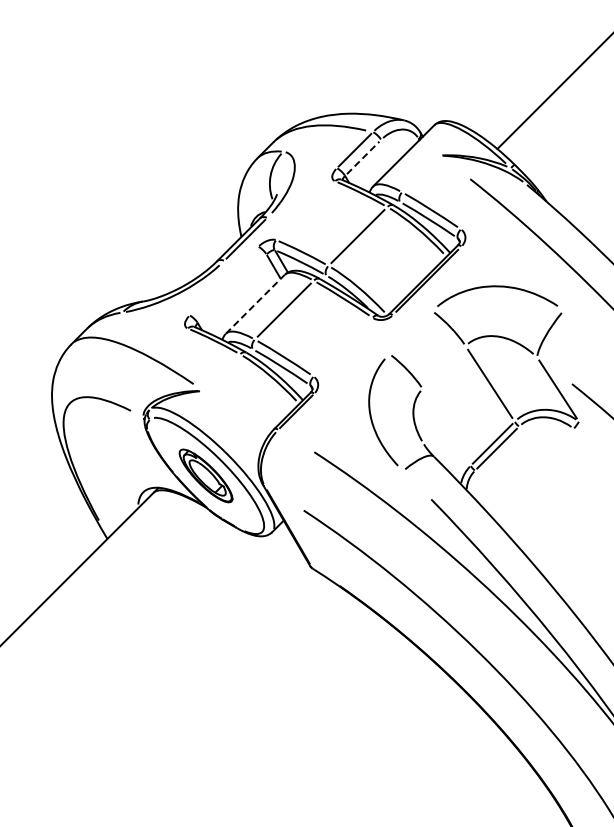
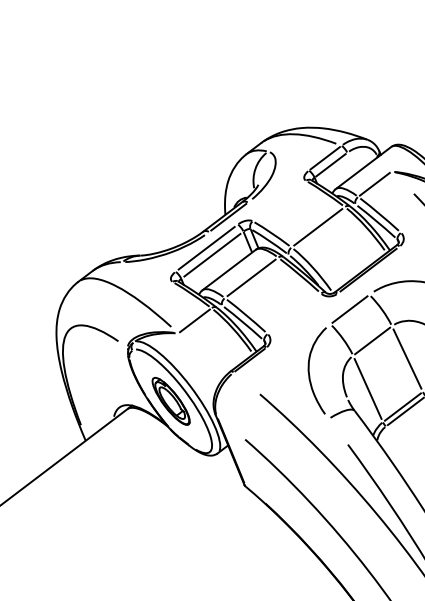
line: (363, 157) -> (331, 164), dashed -> solid
line: (420, 173) -> (374, 183), added
line: (223, 281) -> (206, 248), added
line: (232, 288) -> (212, 254), added
line: (255, 304) -> (229, 270), dashed -> solid
line: (410, 332) -> (349, 309), added
line: (443, 367) -> (372, 340), added
line: (221, 372) -> (194, 320), added
line: (446, 427) -> (367, 389), added

